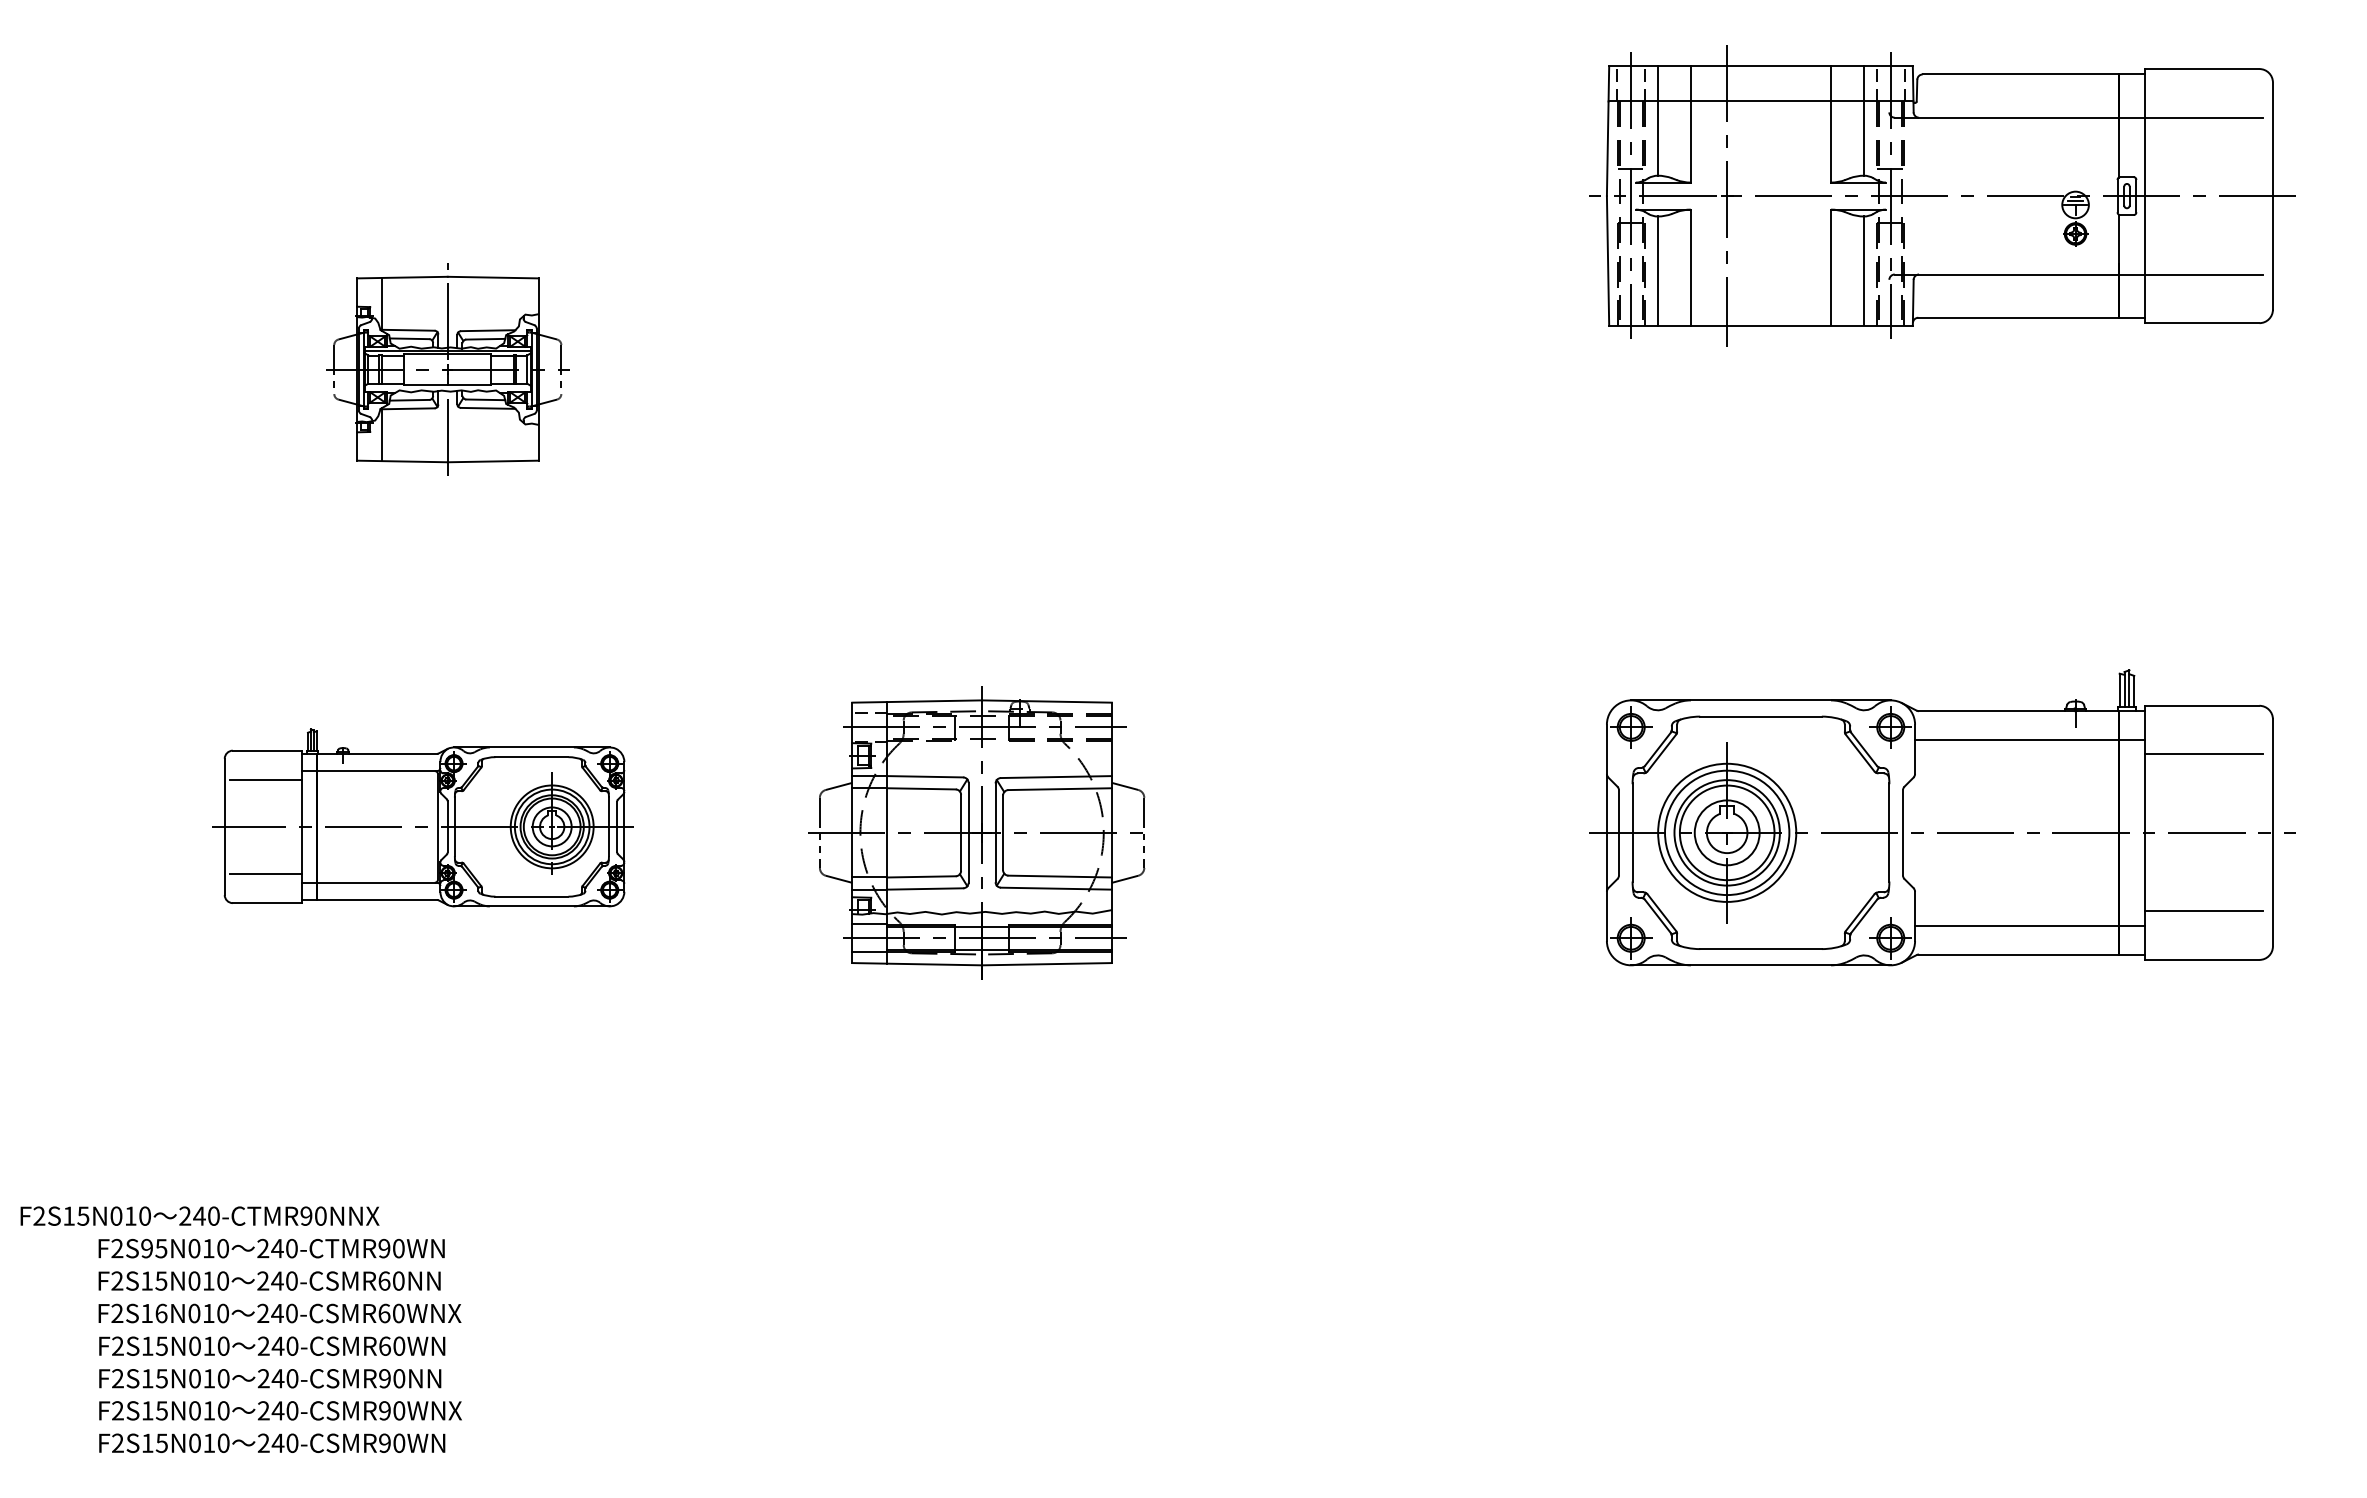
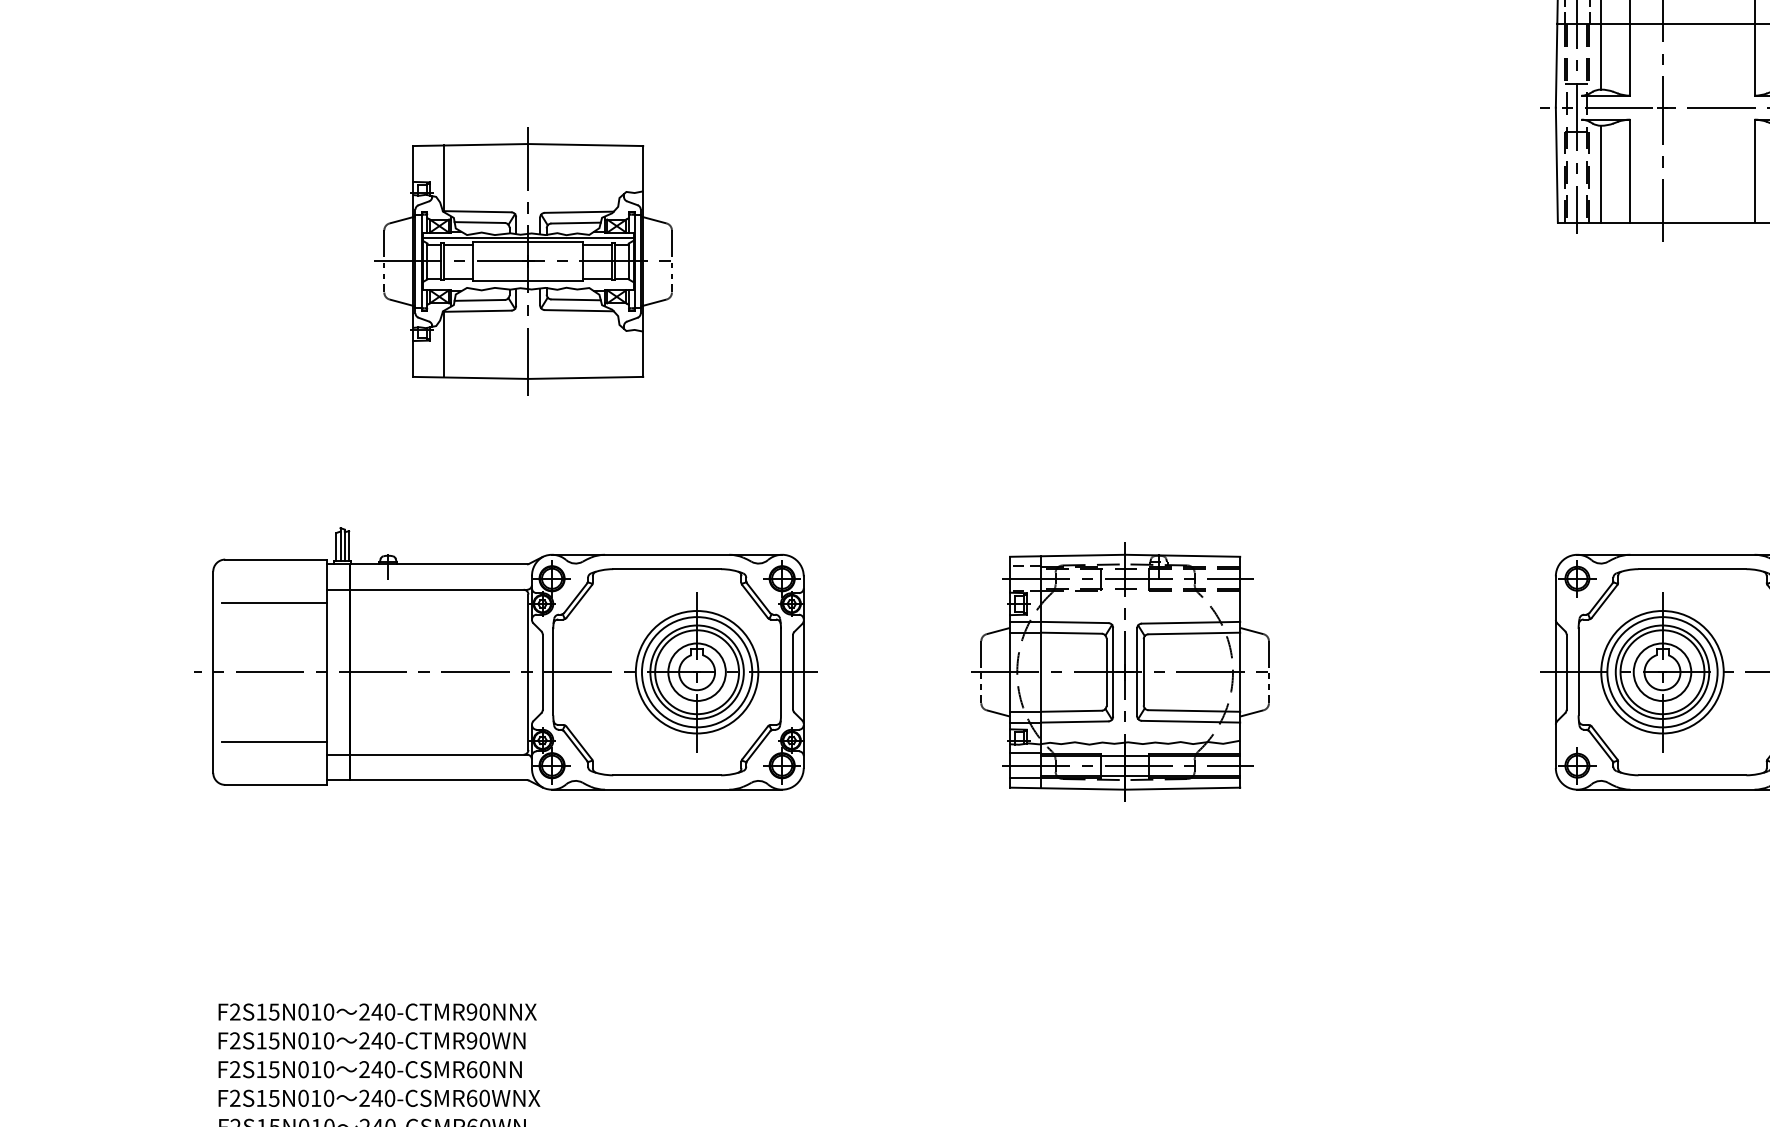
part: (447, 369) -> (527, 261), size x1.43
part: (422, 817) -> (505, 658), size x1.67
part: (976, 832) -> (1120, 671), moved
text: (199, 1215) -> (377, 1011), moved
text: (146, 1248) -> (261, 1040), F2S95N010 -> F2S15N010
text: (161, 1313) -> (274, 1098), F2S16N010 -> F2S15N010

